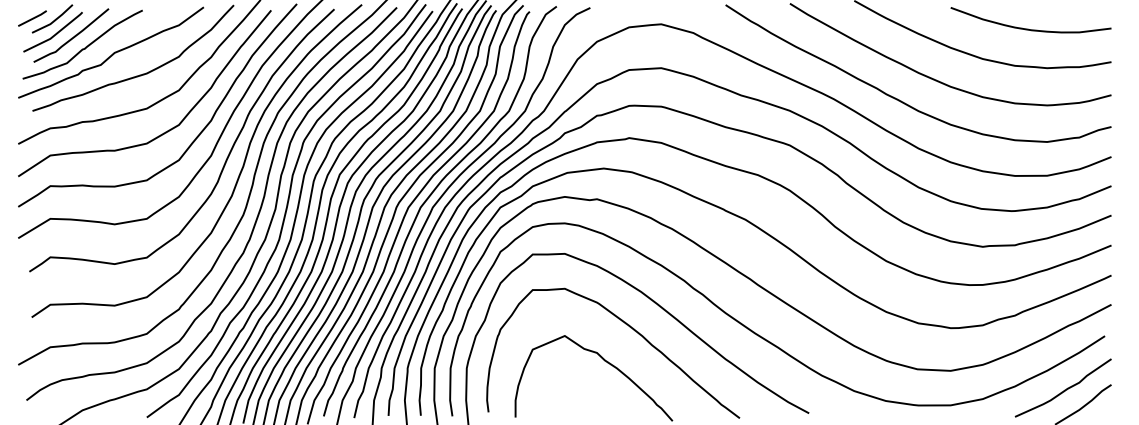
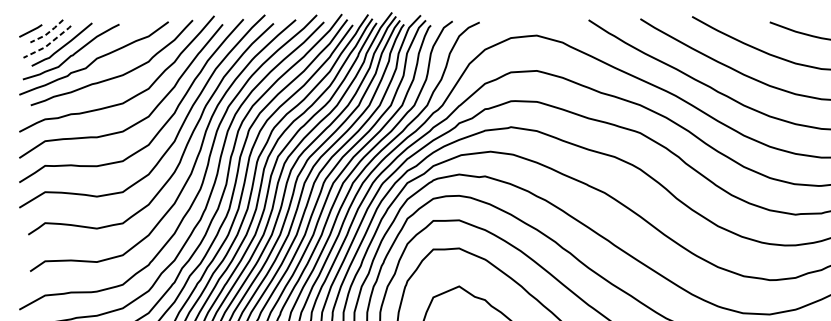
line: (54, 21) -> (48, 33), solid -> dashed
line: (55, 35) -> (49, 44), solid -> dashed

